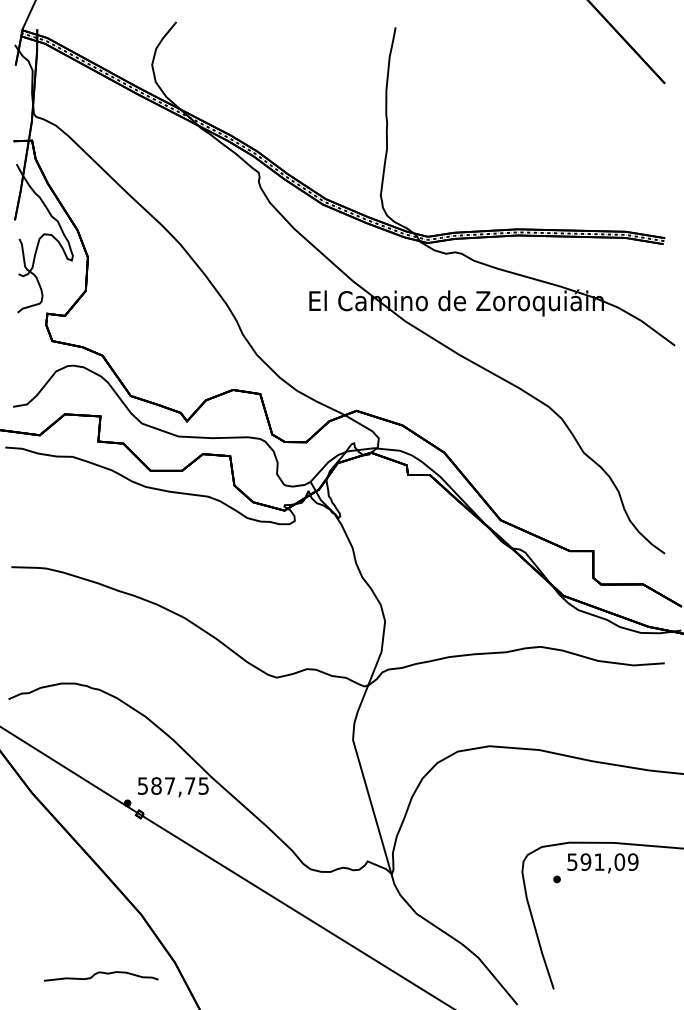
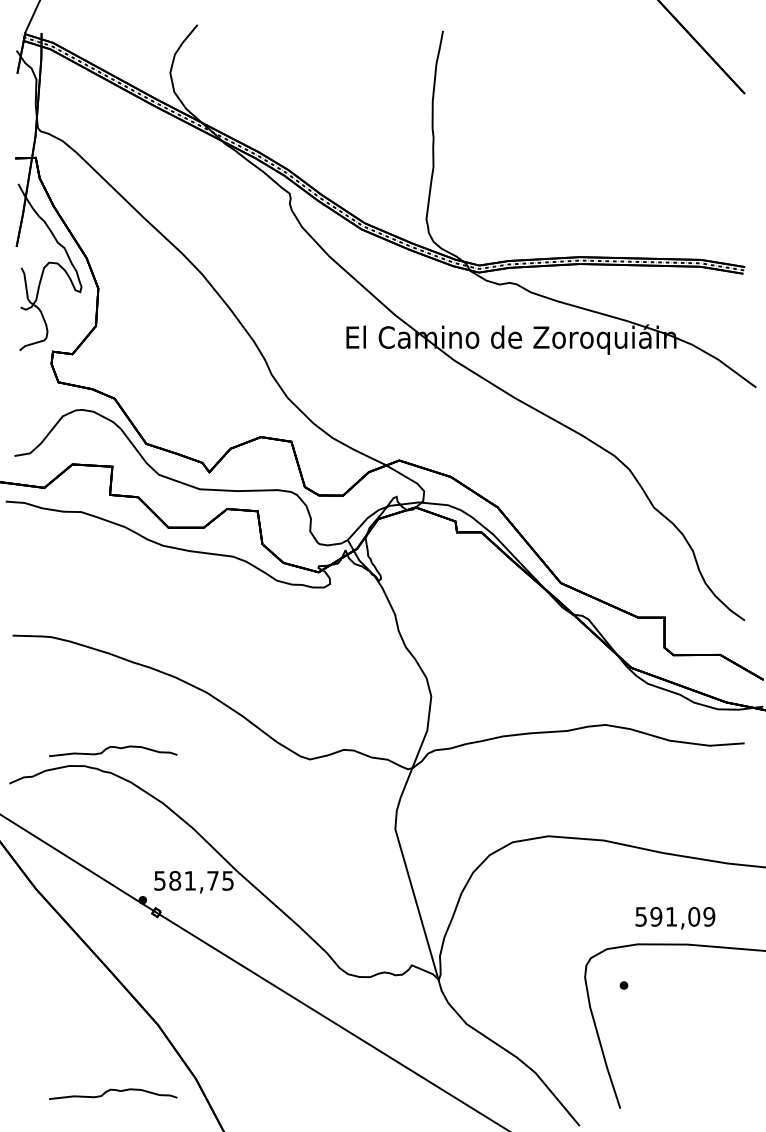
curve: (101, 667) -> (113, 748), added
text: (169, 785) -> (189, 880), 587,75 -> 581,75
text: (602, 863) -> (674, 918), moved

